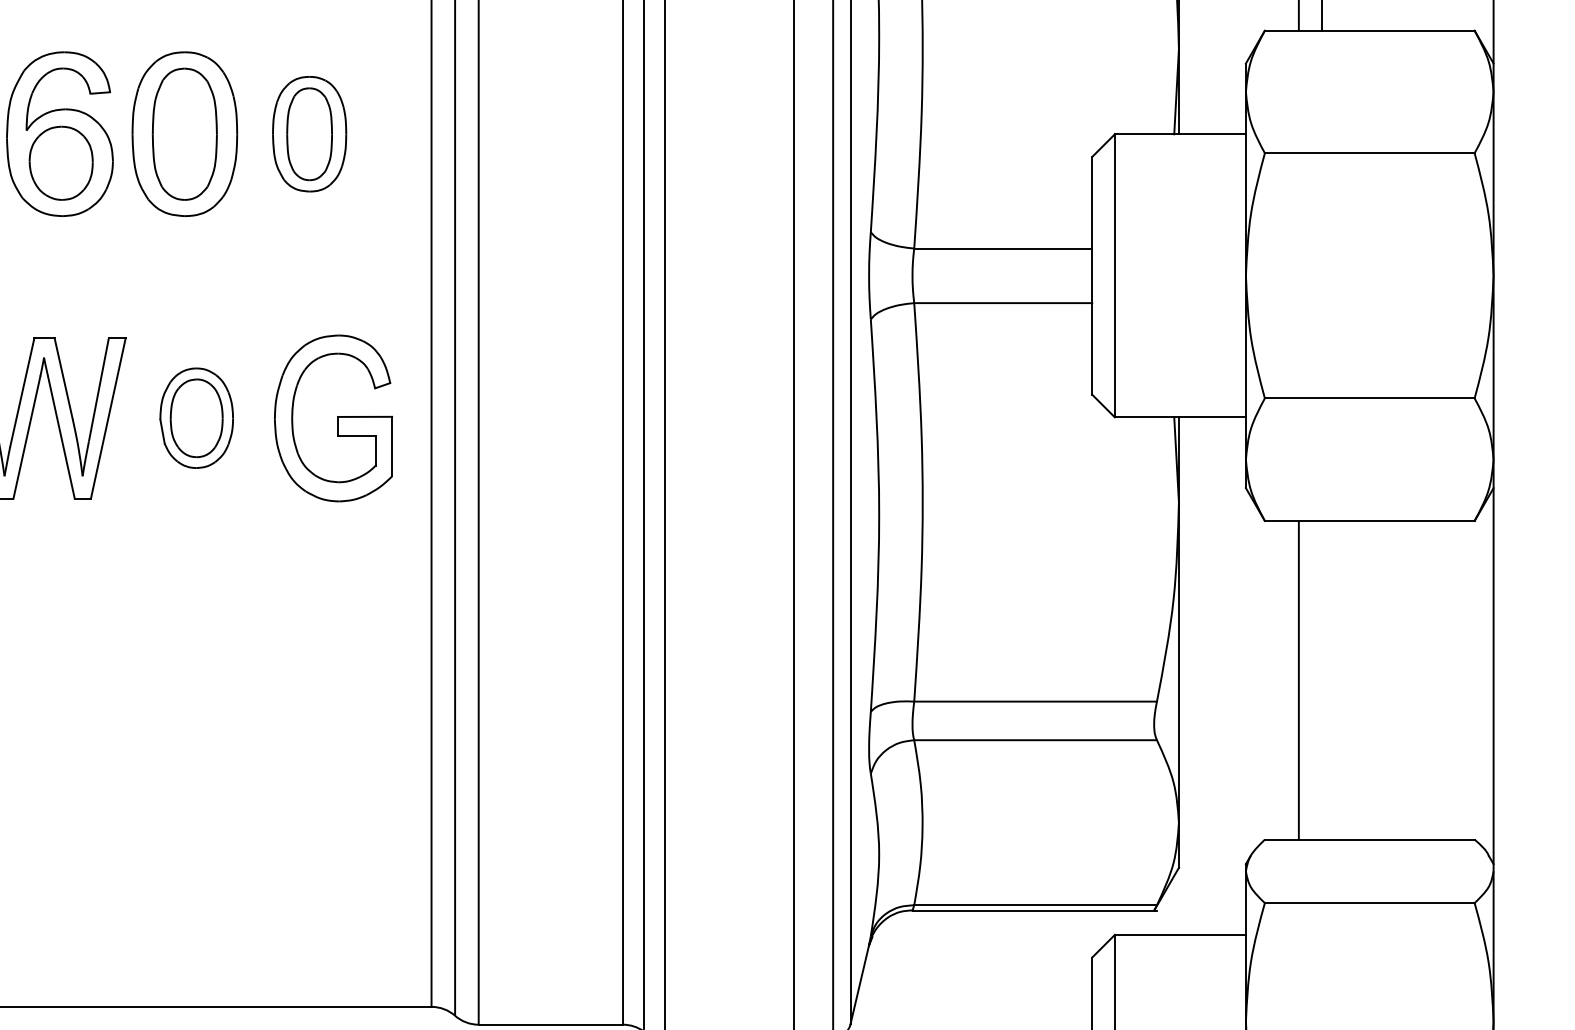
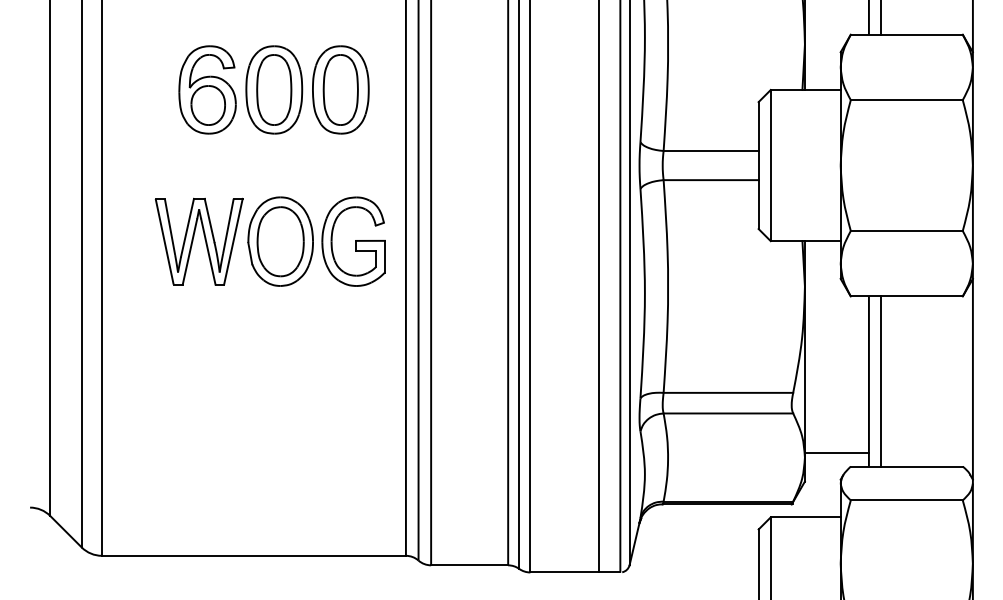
part: (308, 133) -> (340, 89), size x1.43
part: (196, 418) -> (280, 241), size x1.67
line: (1322, 680) -> (881, 381), added
line: (1238, 813) -> (836, 452), added

